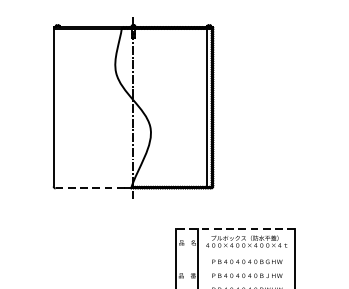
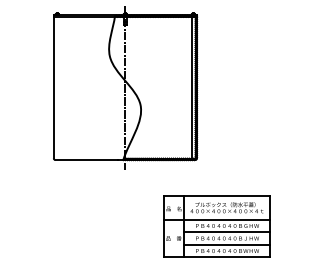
line: (90, 188) -> (86, 160), dashed -> solid
line: (234, 229) -> (216, 196), dashed -> solid
line: (234, 254) -> (216, 219), added
line: (246, 269) -> (226, 232), added
line: (246, 282) -> (226, 244), added

